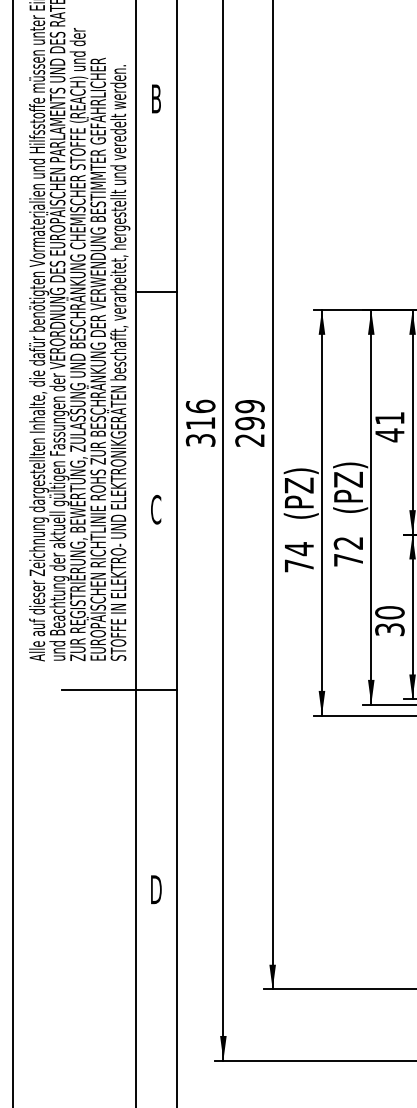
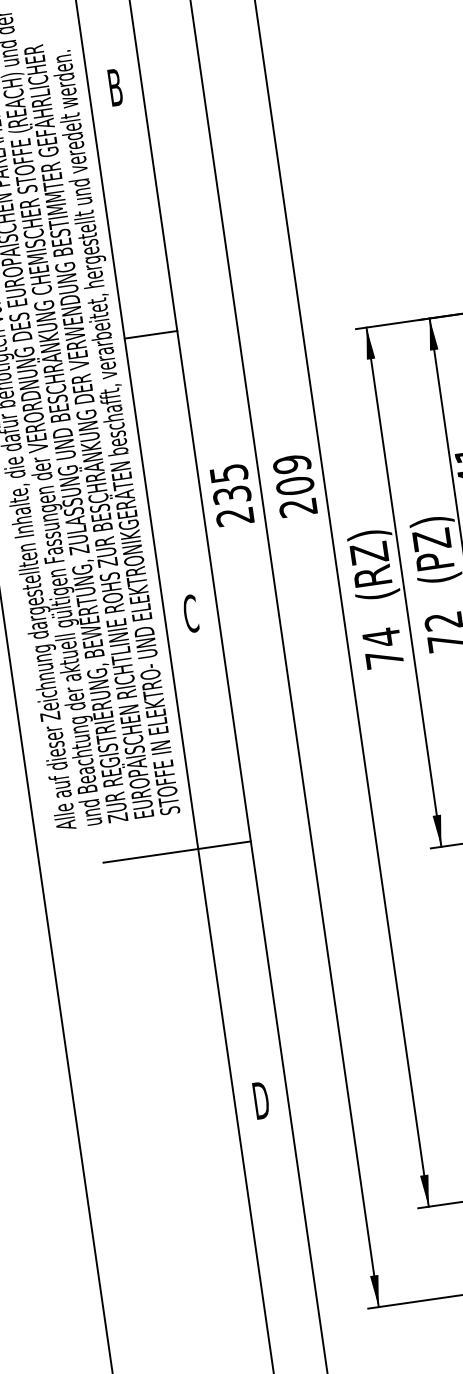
text: (200, 422) -> (231, 493), 316 -> 235
text: (249, 423) -> (294, 486), 299 -> 209
text: (300, 485) -> (371, 556), (PZ) -> (RZ)

